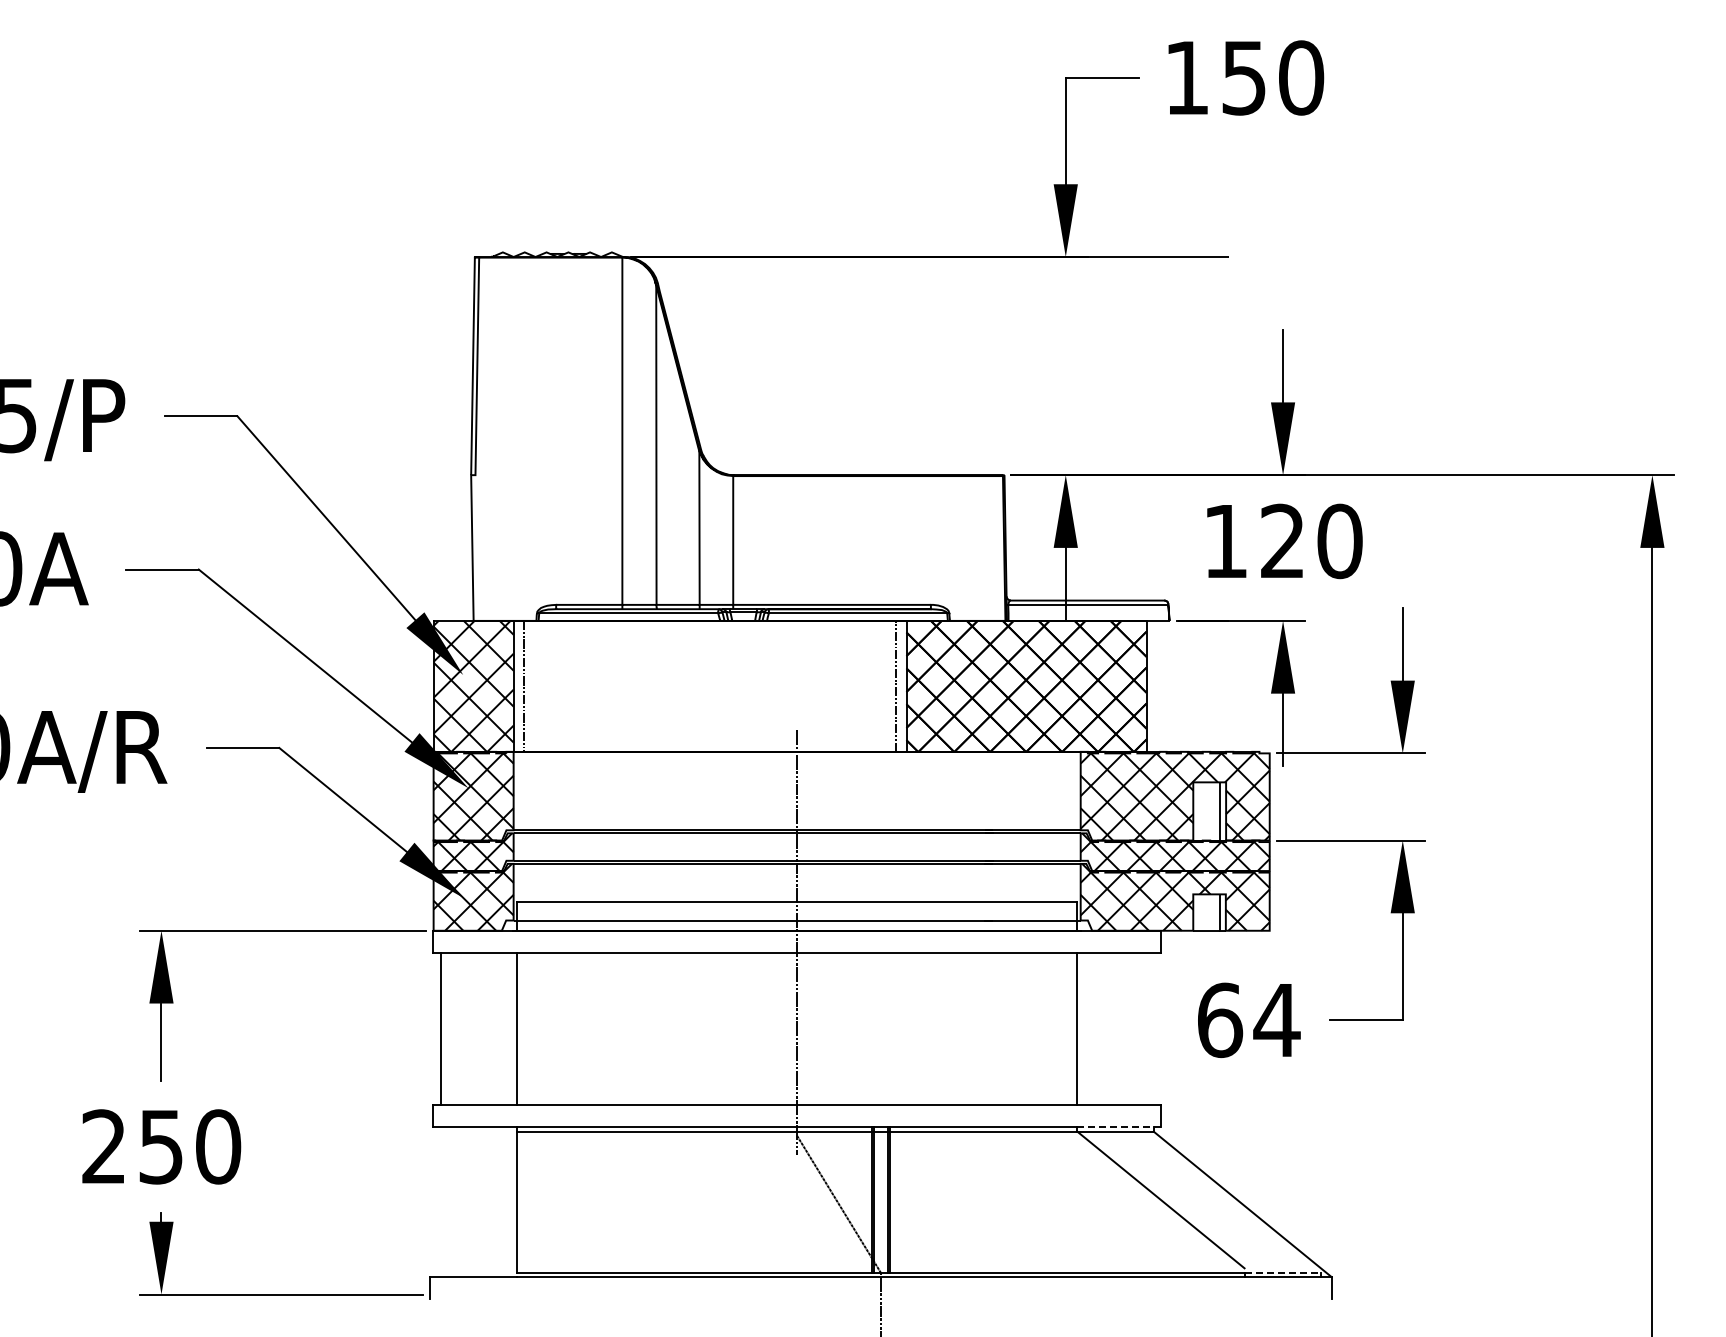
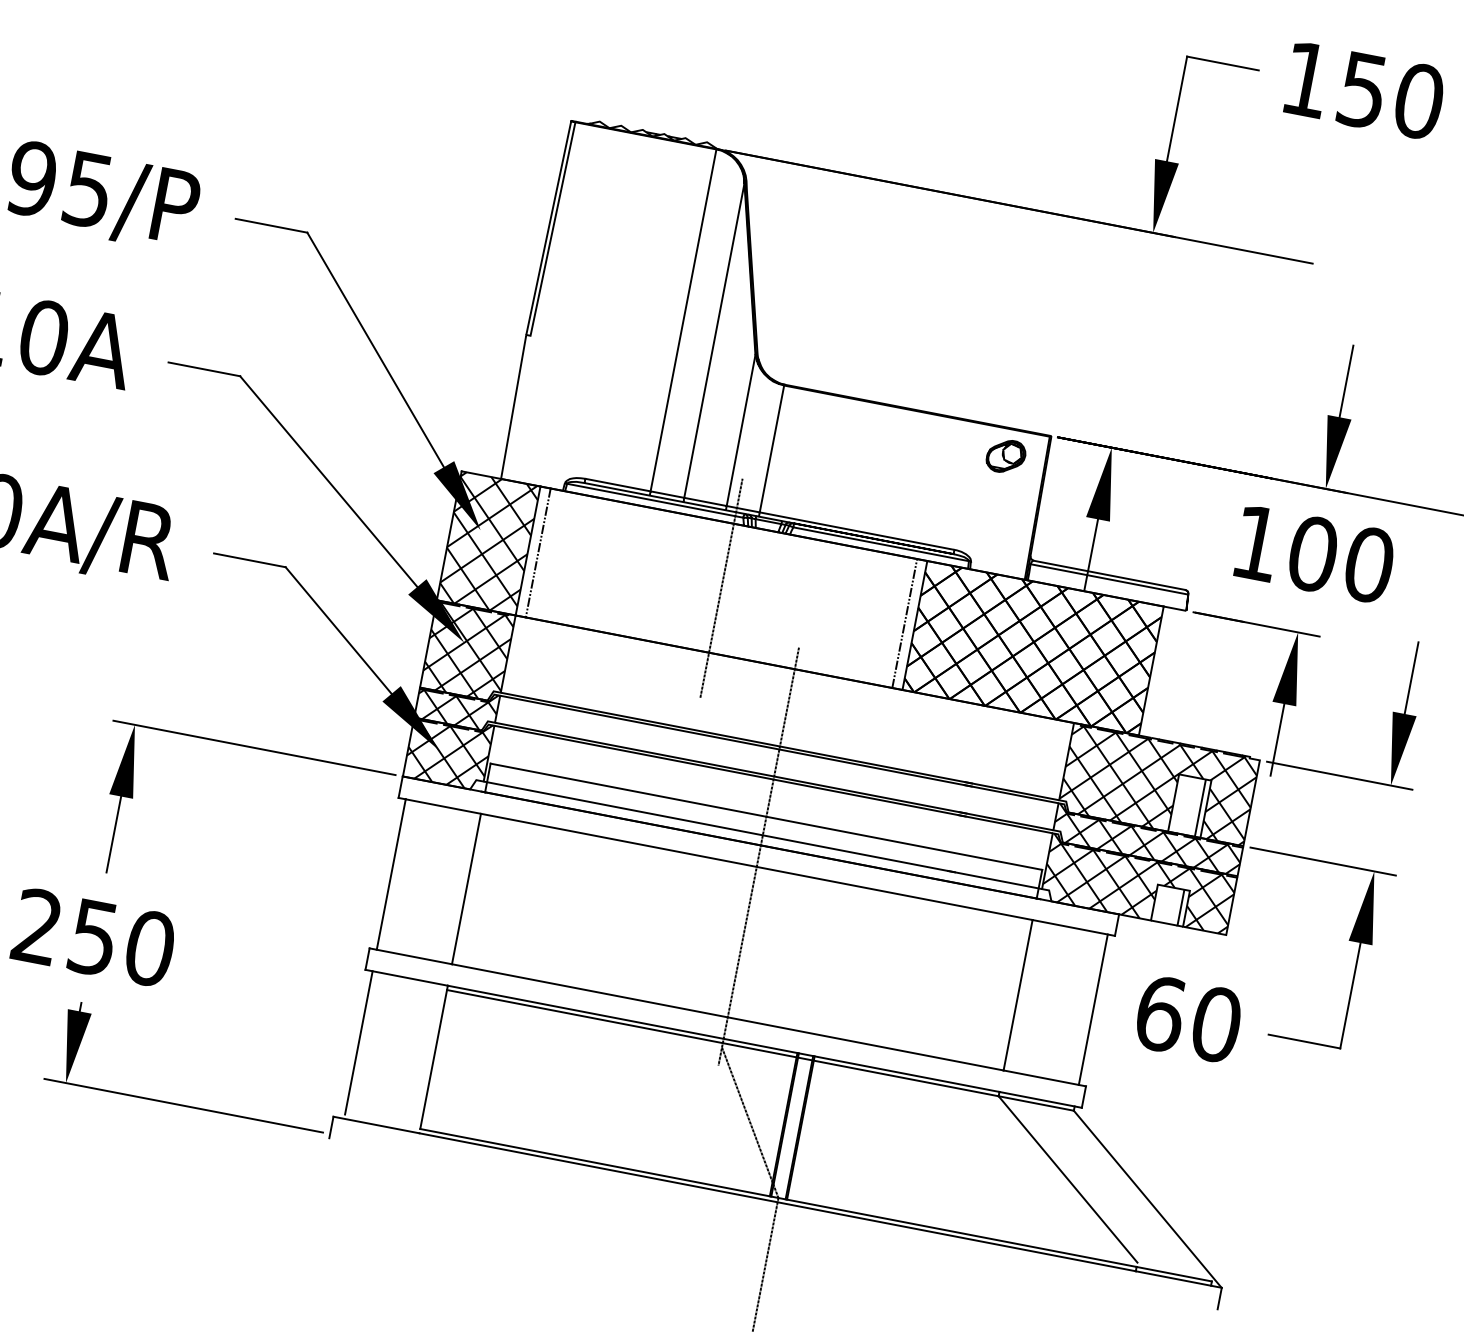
part: (963, 503) -> (1005, 456), added
text: (1282, 541) -> (1312, 554), 120 -> 100
line: (710, 686) -> (721, 588), added
text: (1276, 1020) -> (1215, 1024), 64 -> 60
line: (1153, 1028) -> (1093, 1009), added
line: (1119, 1127) -> (1041, 1100), dashed -> solid
line: (440, 1199) -> (358, 1042), added
line: (1283, 1272) -> (1175, 1274), dashed -> solid

